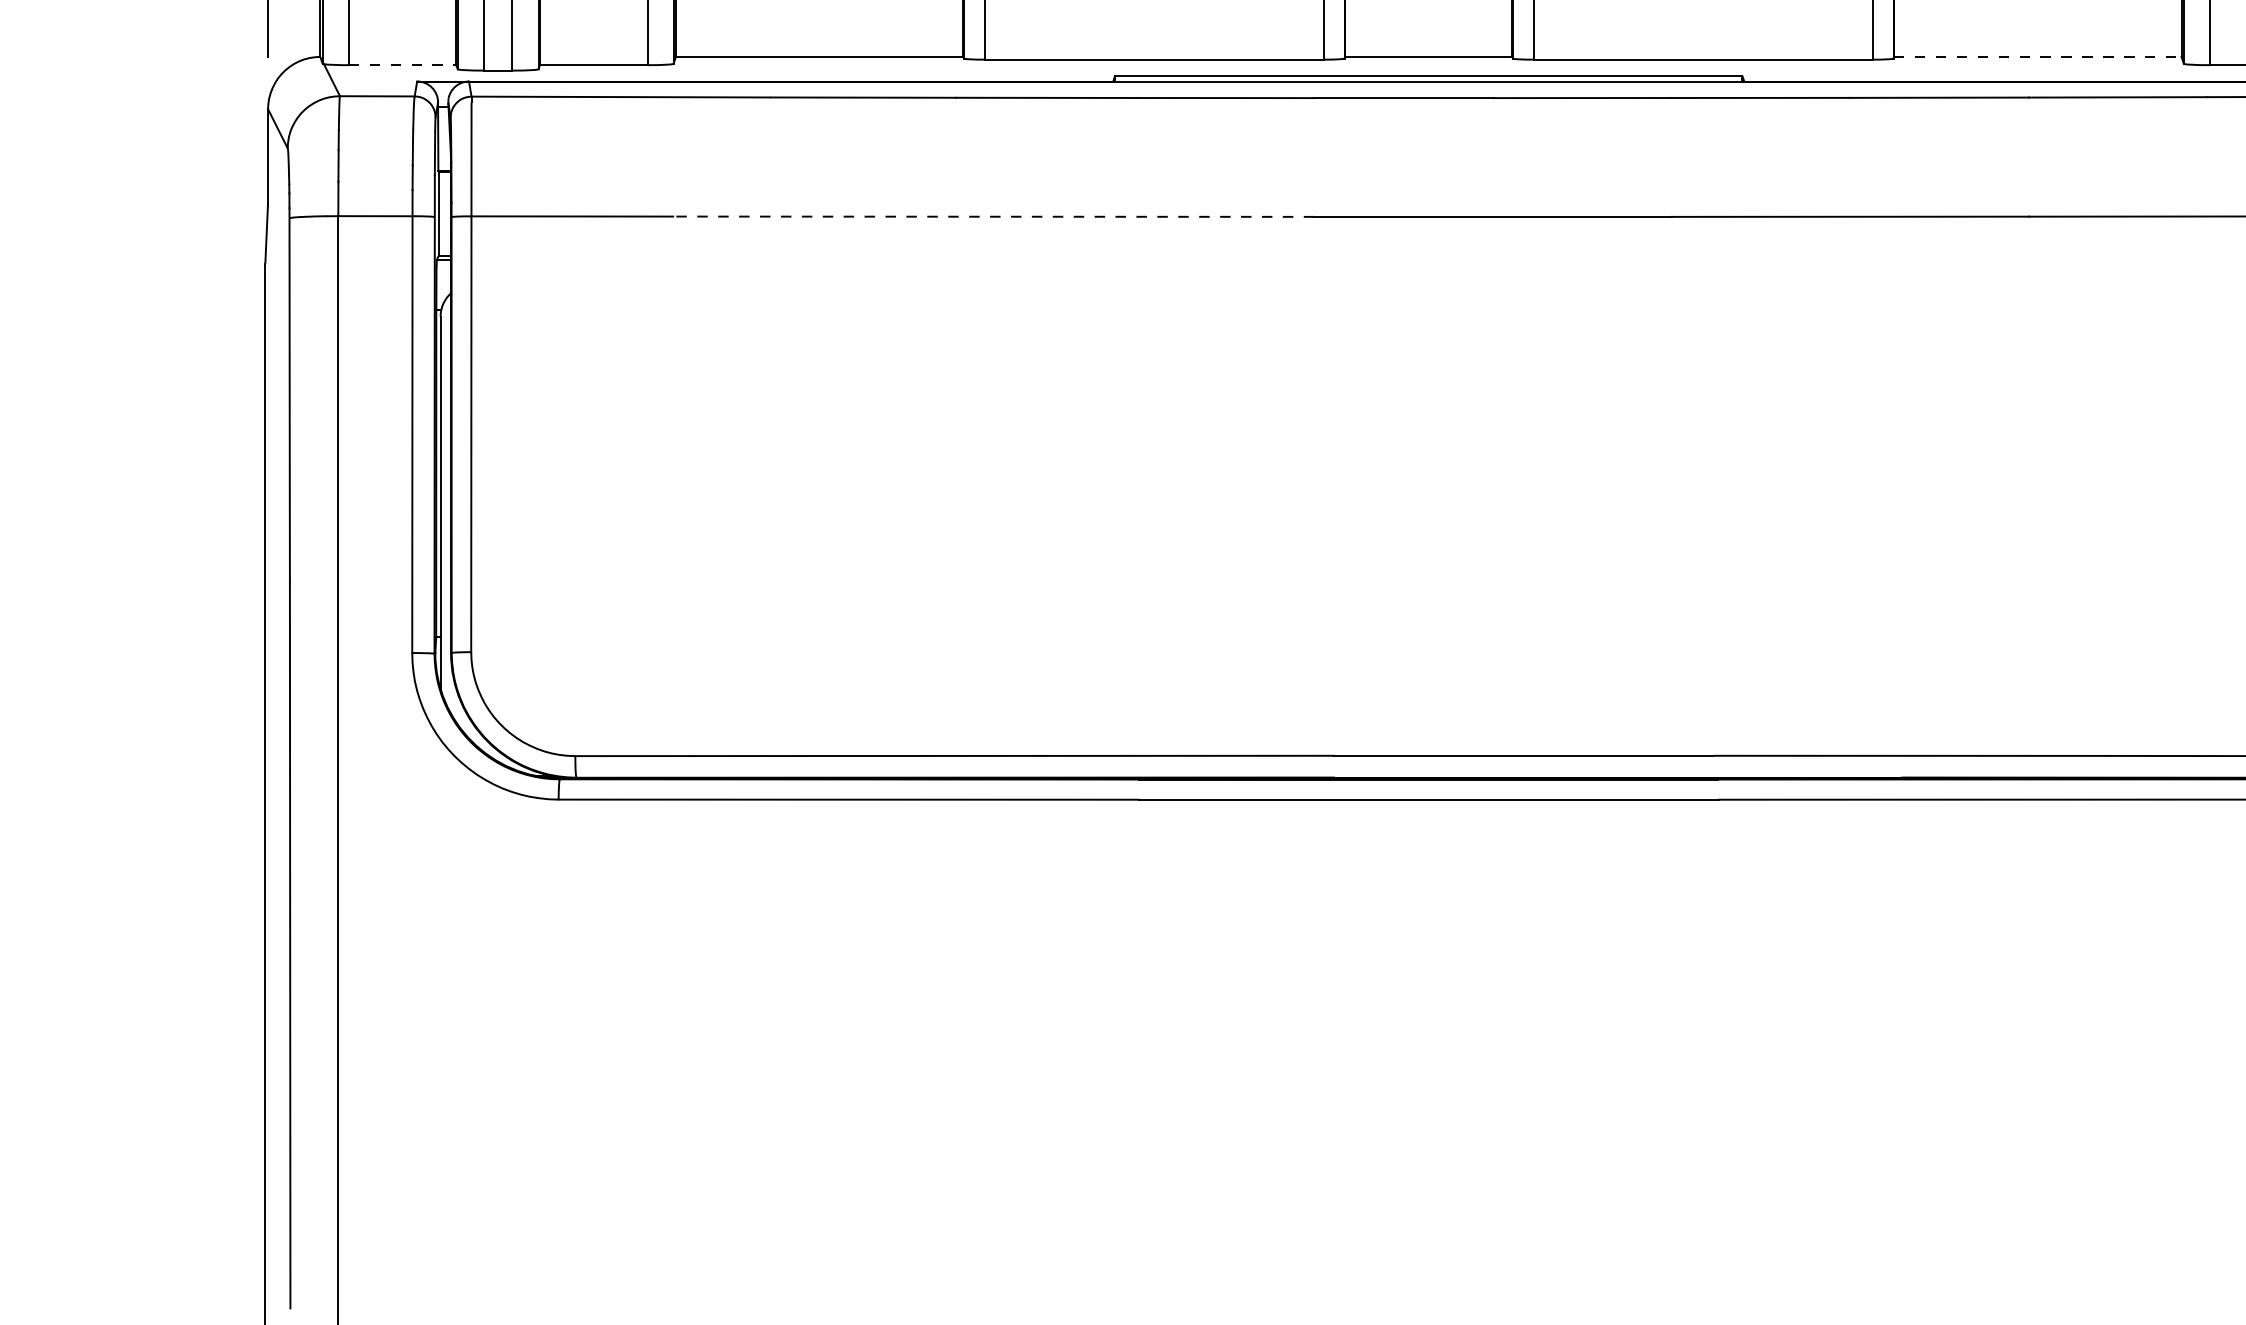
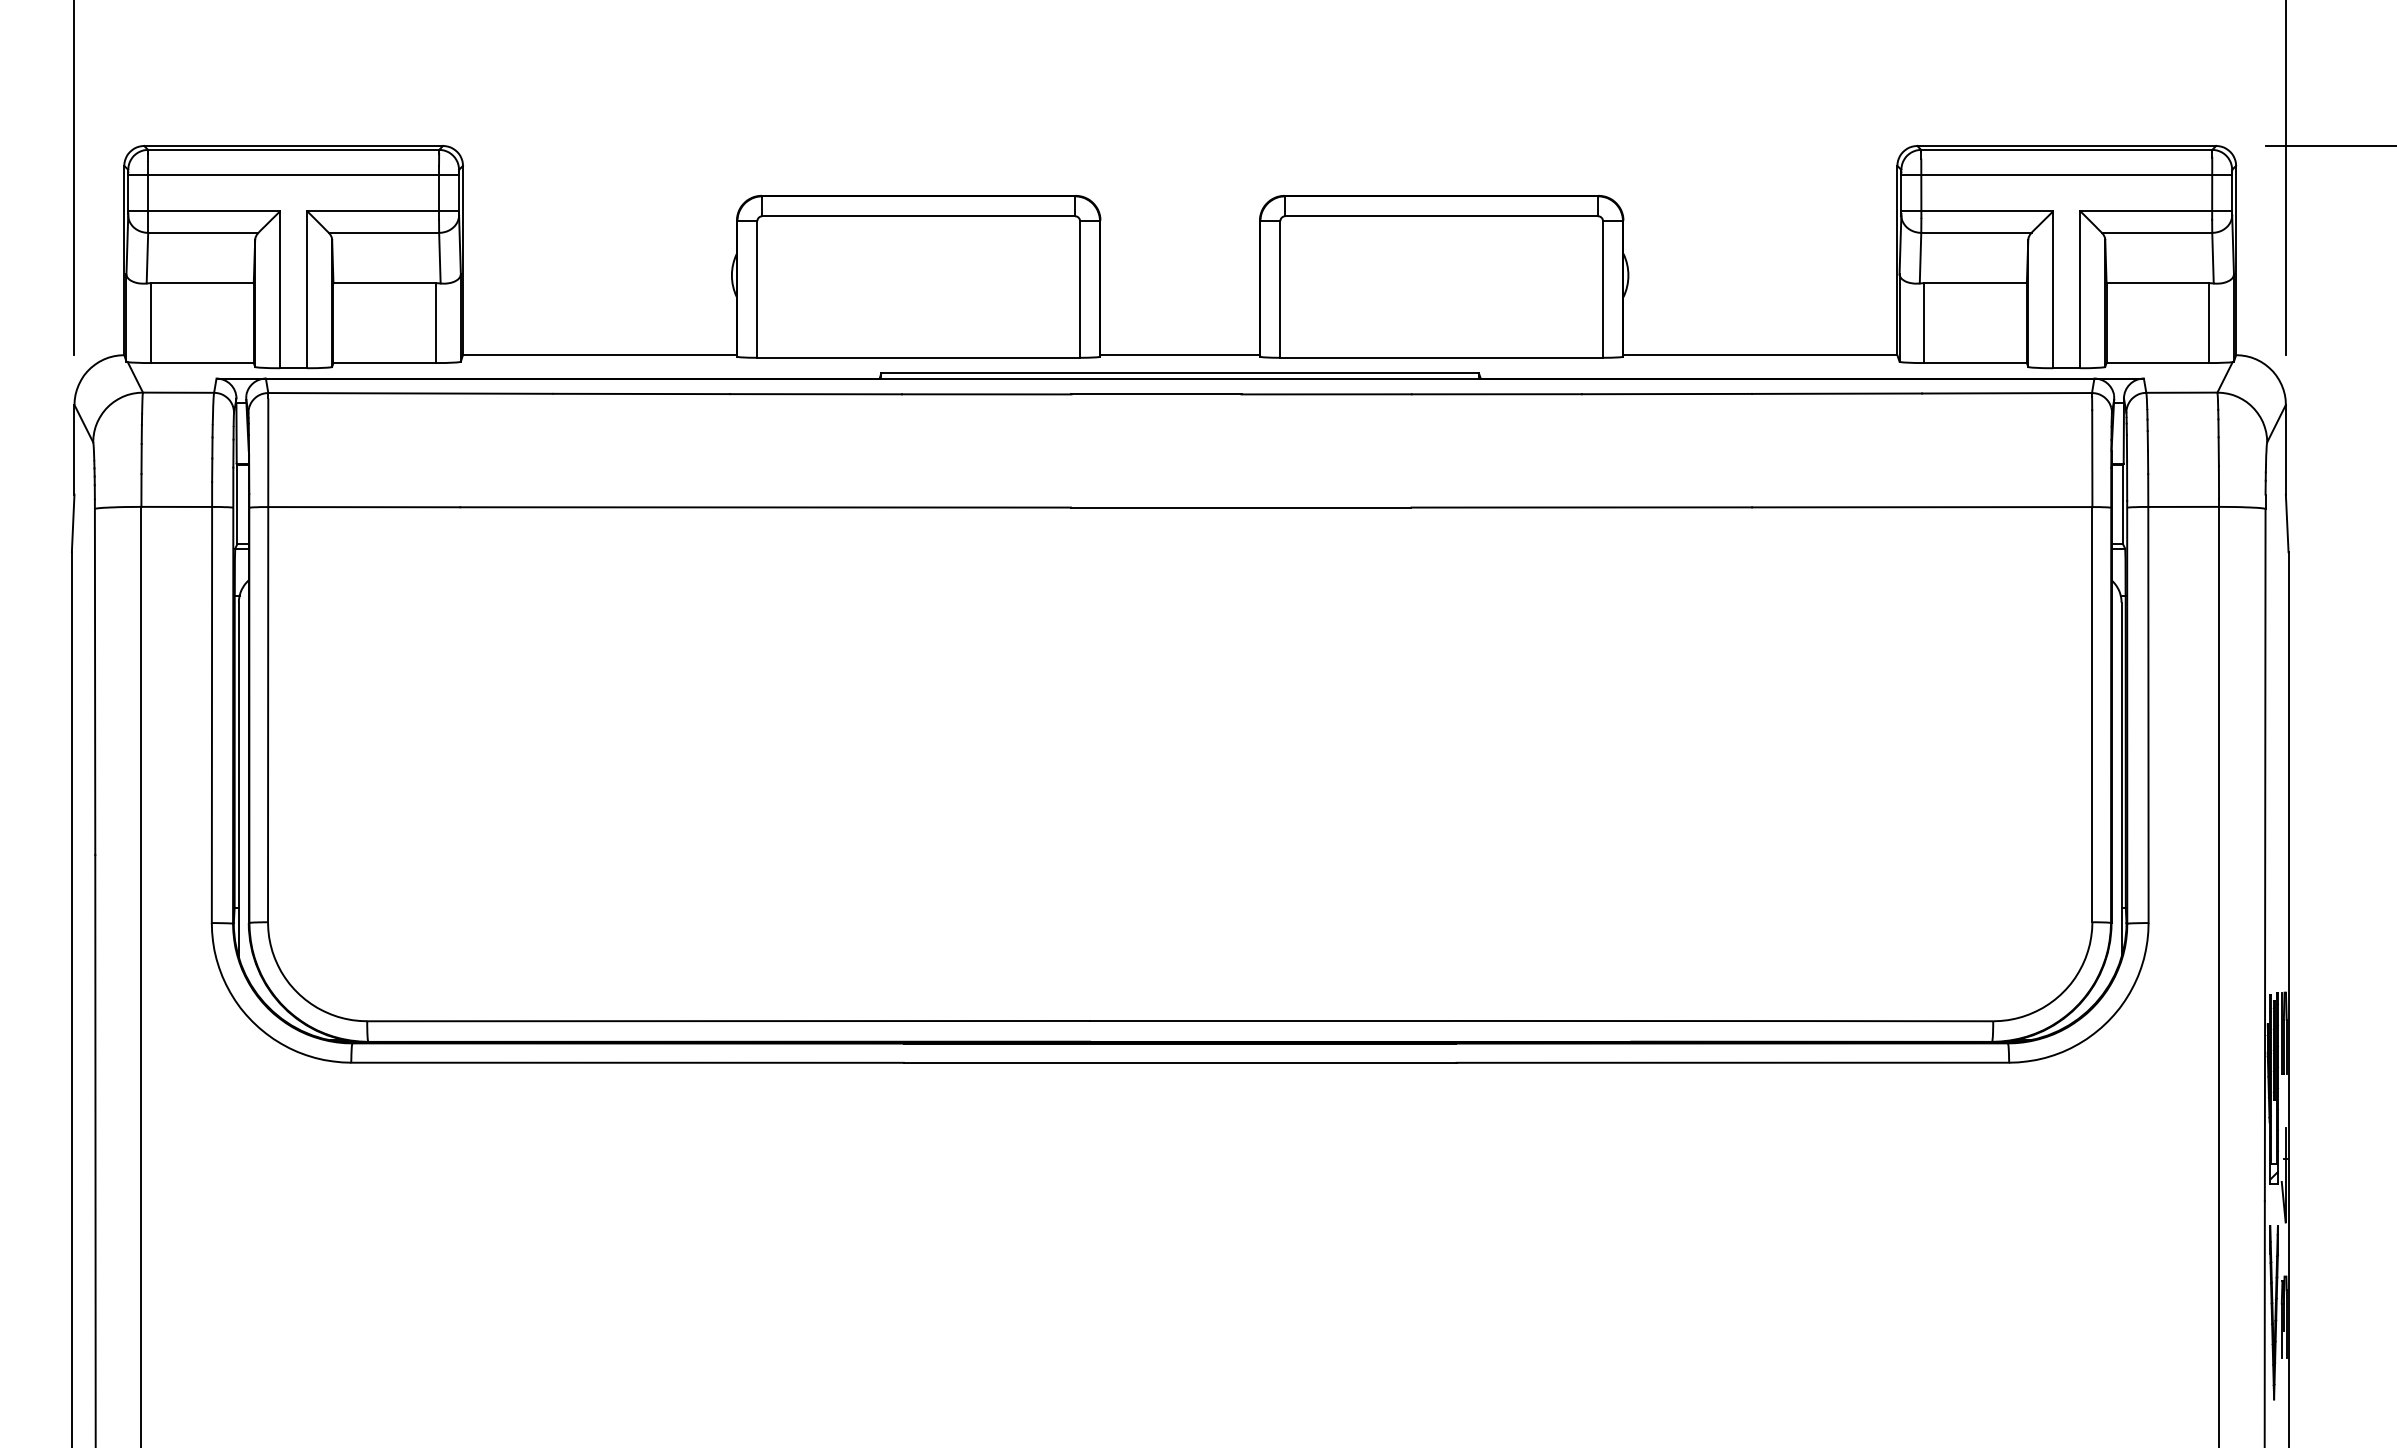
line: (2037, 57) -> (1760, 355), dashed -> solid
line: (403, 65) -> (203, 363), dashed -> solid
line: (993, 216) -> (765, 507), dashed -> solid

